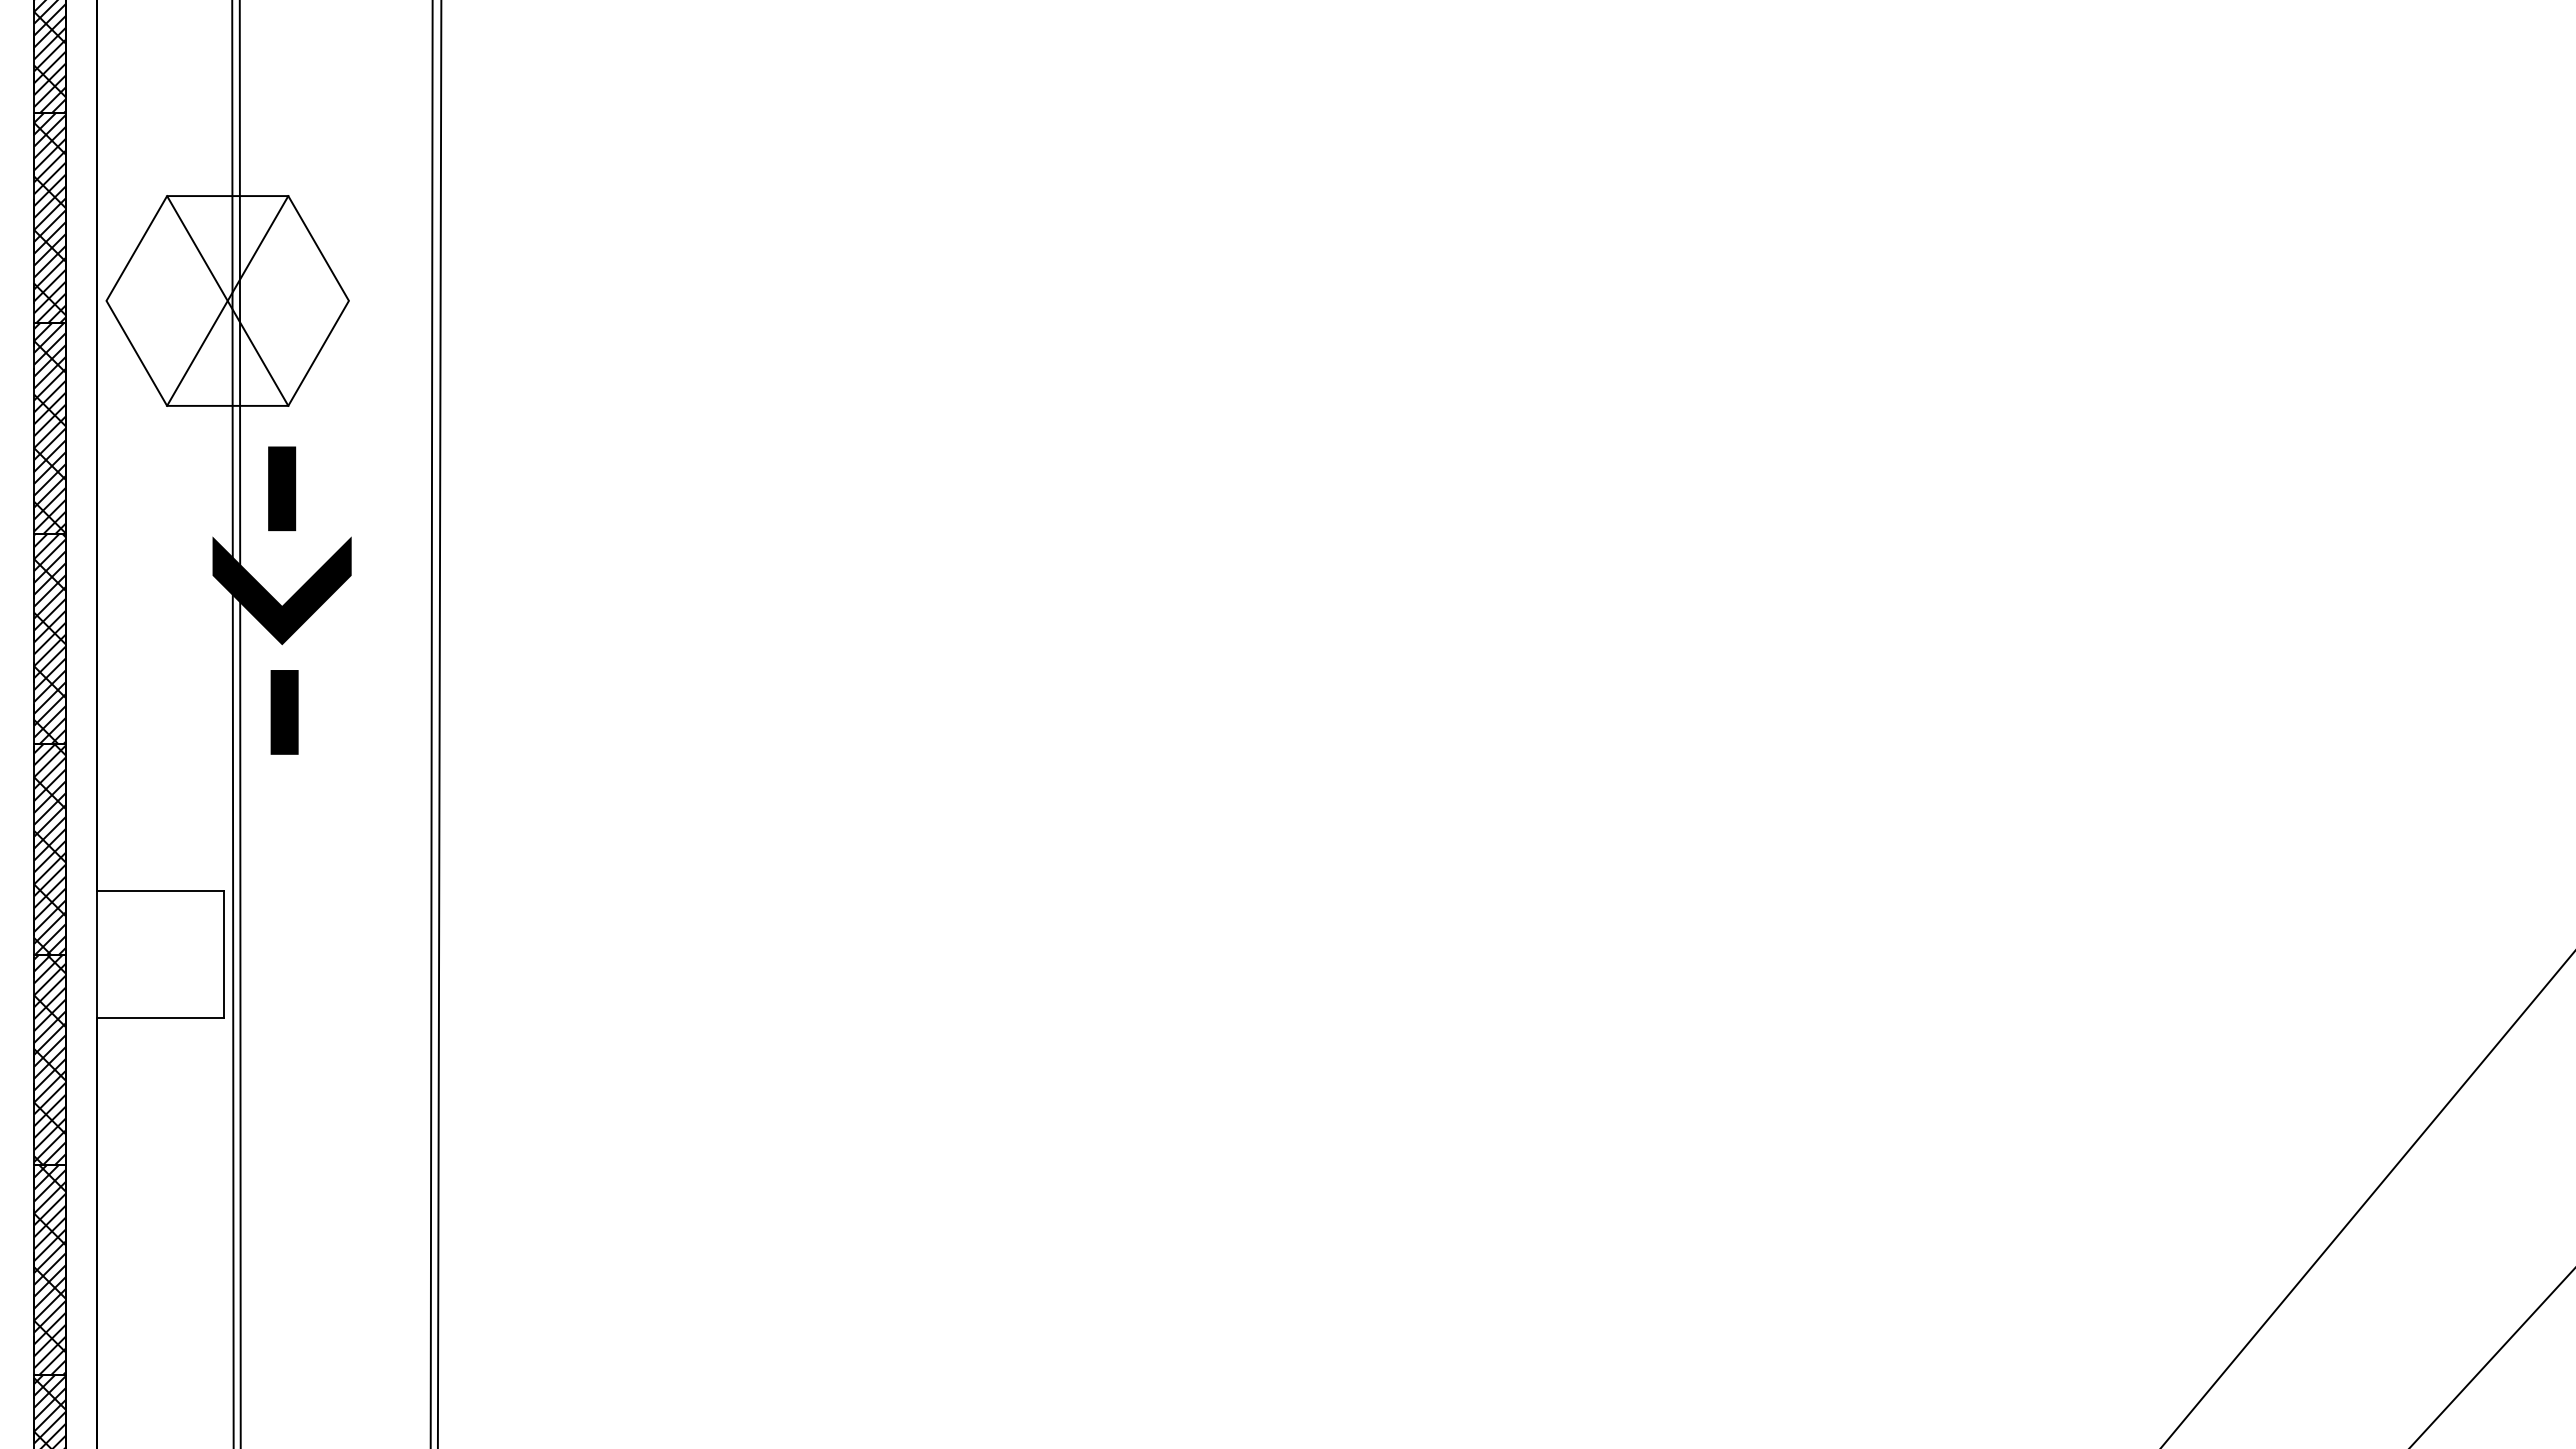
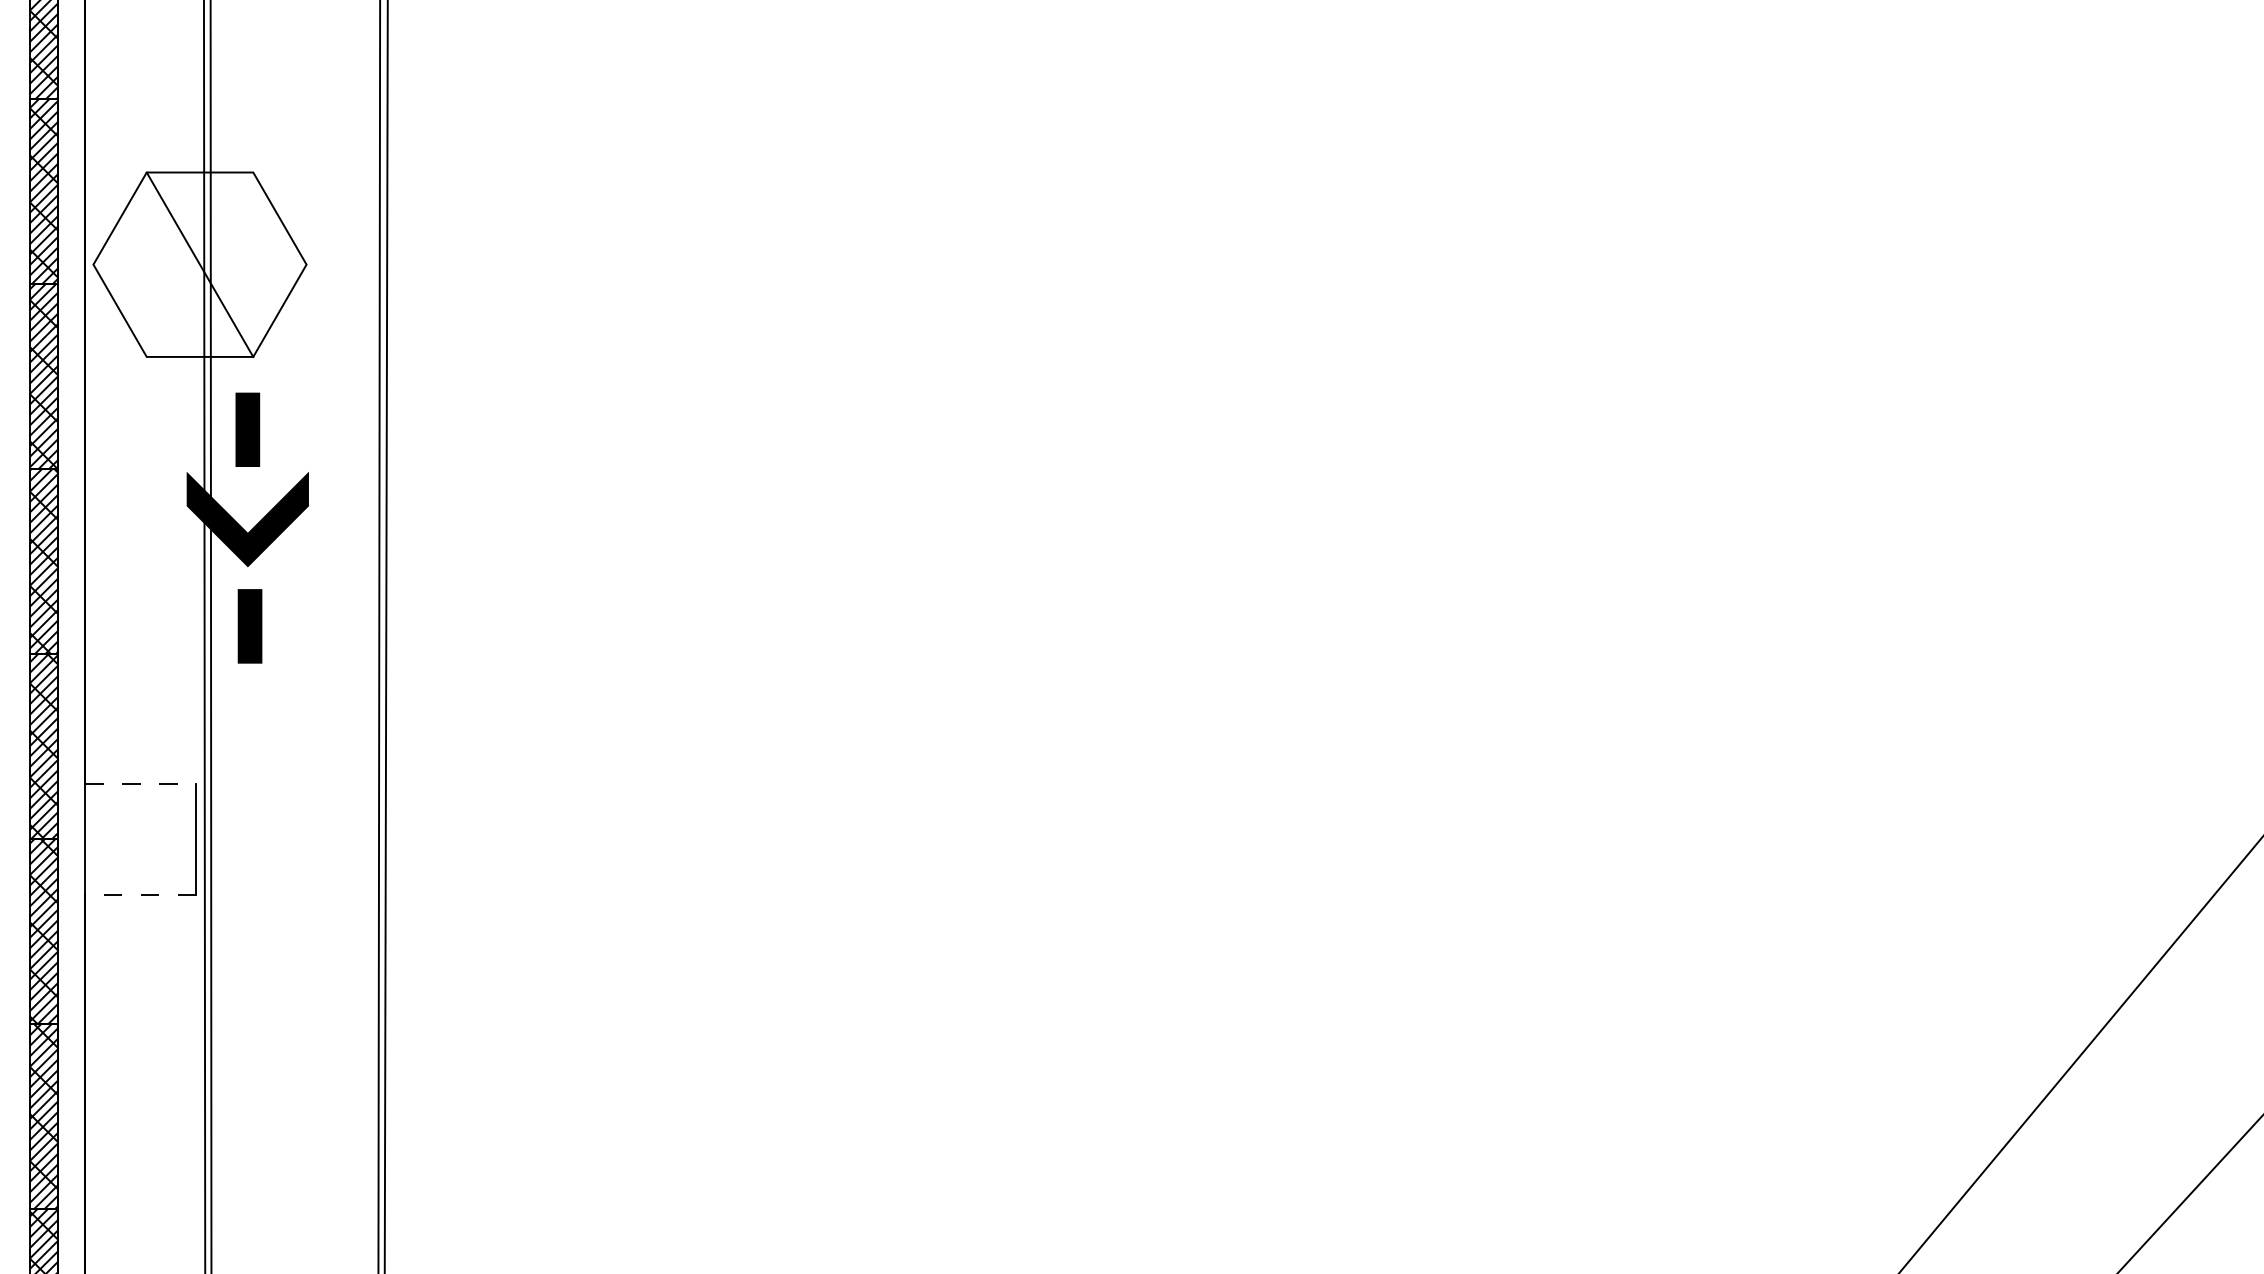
line: (227, 300) -> (199, 264), removed
line: (160, 891) -> (140, 783), solid -> dashed
line: (159, 1017) -> (140, 894), solid -> dashed

